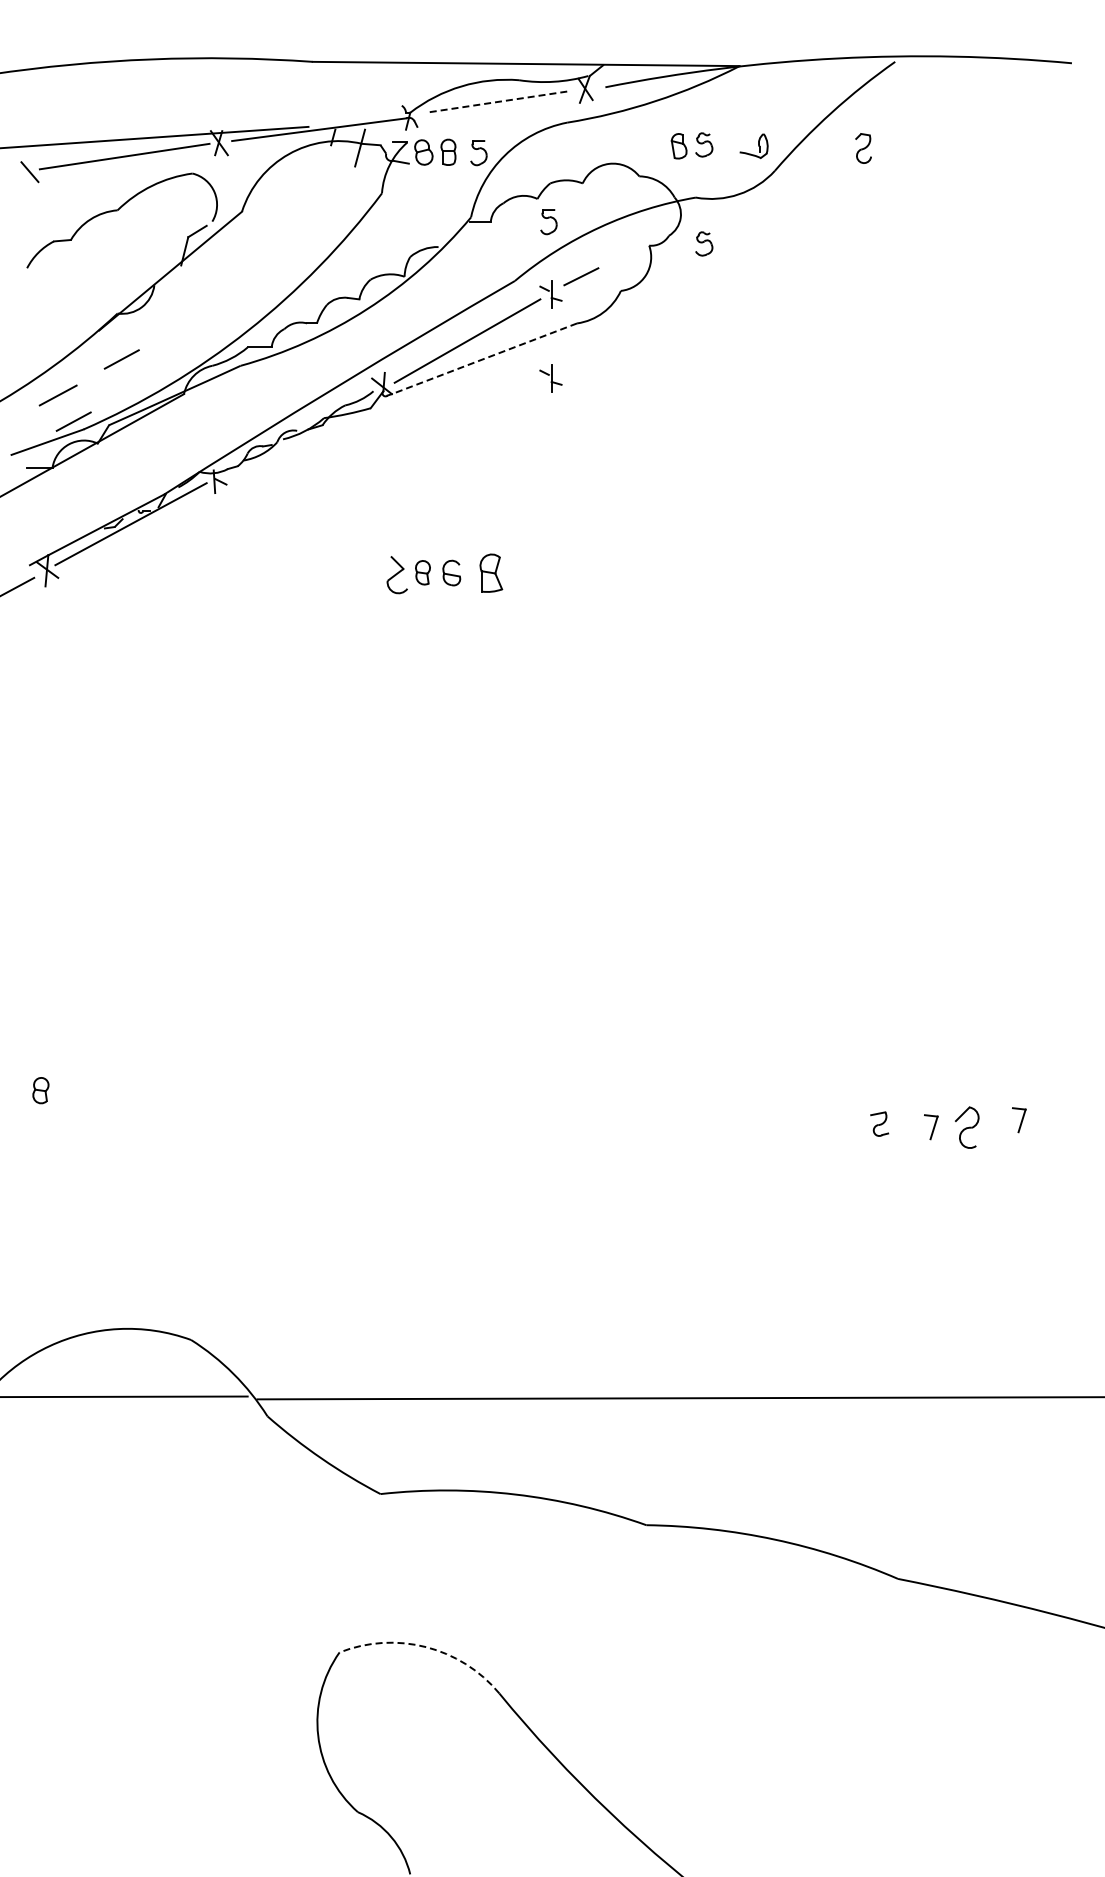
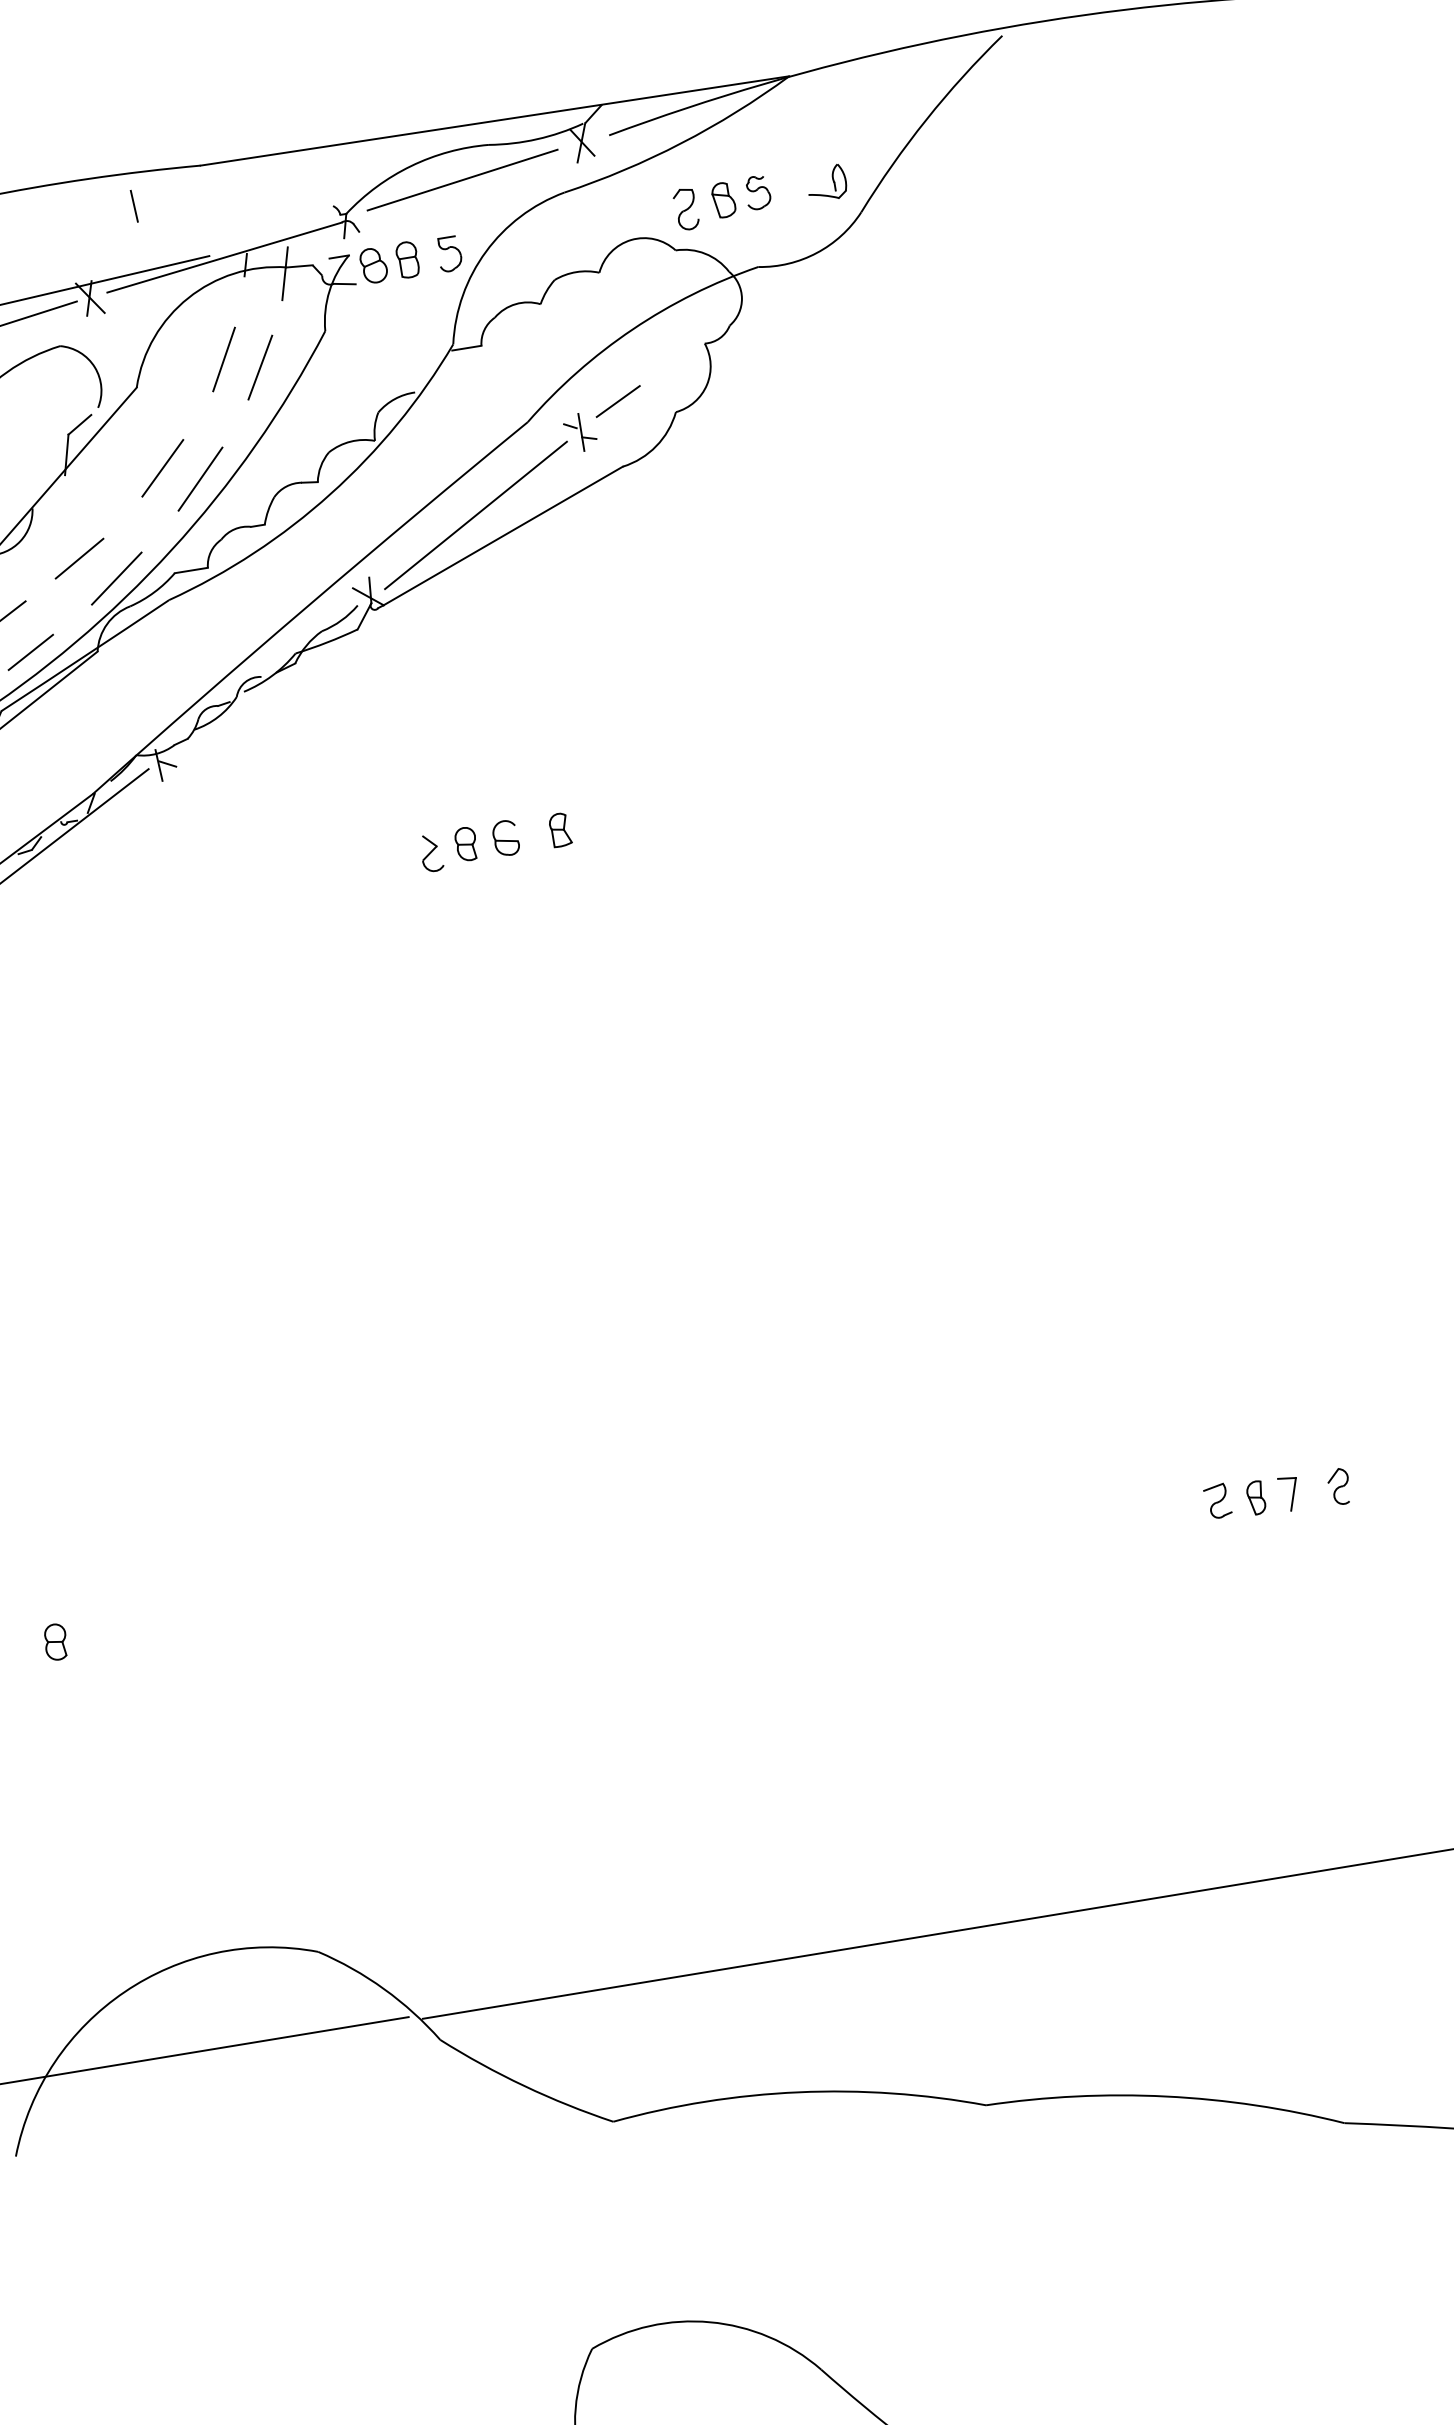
line: (260, 82) -> (133, 205), added
line: (496, 102) -> (462, 180), dashed -> solid
part: (863, 148) -> (686, 209), moved
line: (306, 201) -> (223, 359), added
line: (331, 211) -> (259, 367), added
part: (548, 222) -> (560, 334), removed
part: (704, 243) -> (780, 328), removed
line: (250, 271) -> (161, 468), added
line: (276, 283) -> (200, 478), added
line: (181, 325) -> (78, 557), added
line: (205, 344) -> (116, 578), added
line: (484, 358) -> (503, 535), dashed -> solid
part: (550, 378) -> (598, 548), removed
line: (136, 386) -> (30, 651), added
part: (490, 573) -> (559, 830), size x0.62
part: (397, 575) -> (431, 853), size x0.71
part: (1019, 1120) -> (1409, 1465), removed
part: (906, 1125) -> (1255, 1497), added
part: (967, 1127) -> (1339, 1486), size x0.62
arc: (426, 1647) -> (710, 2322), dashed -> solid

